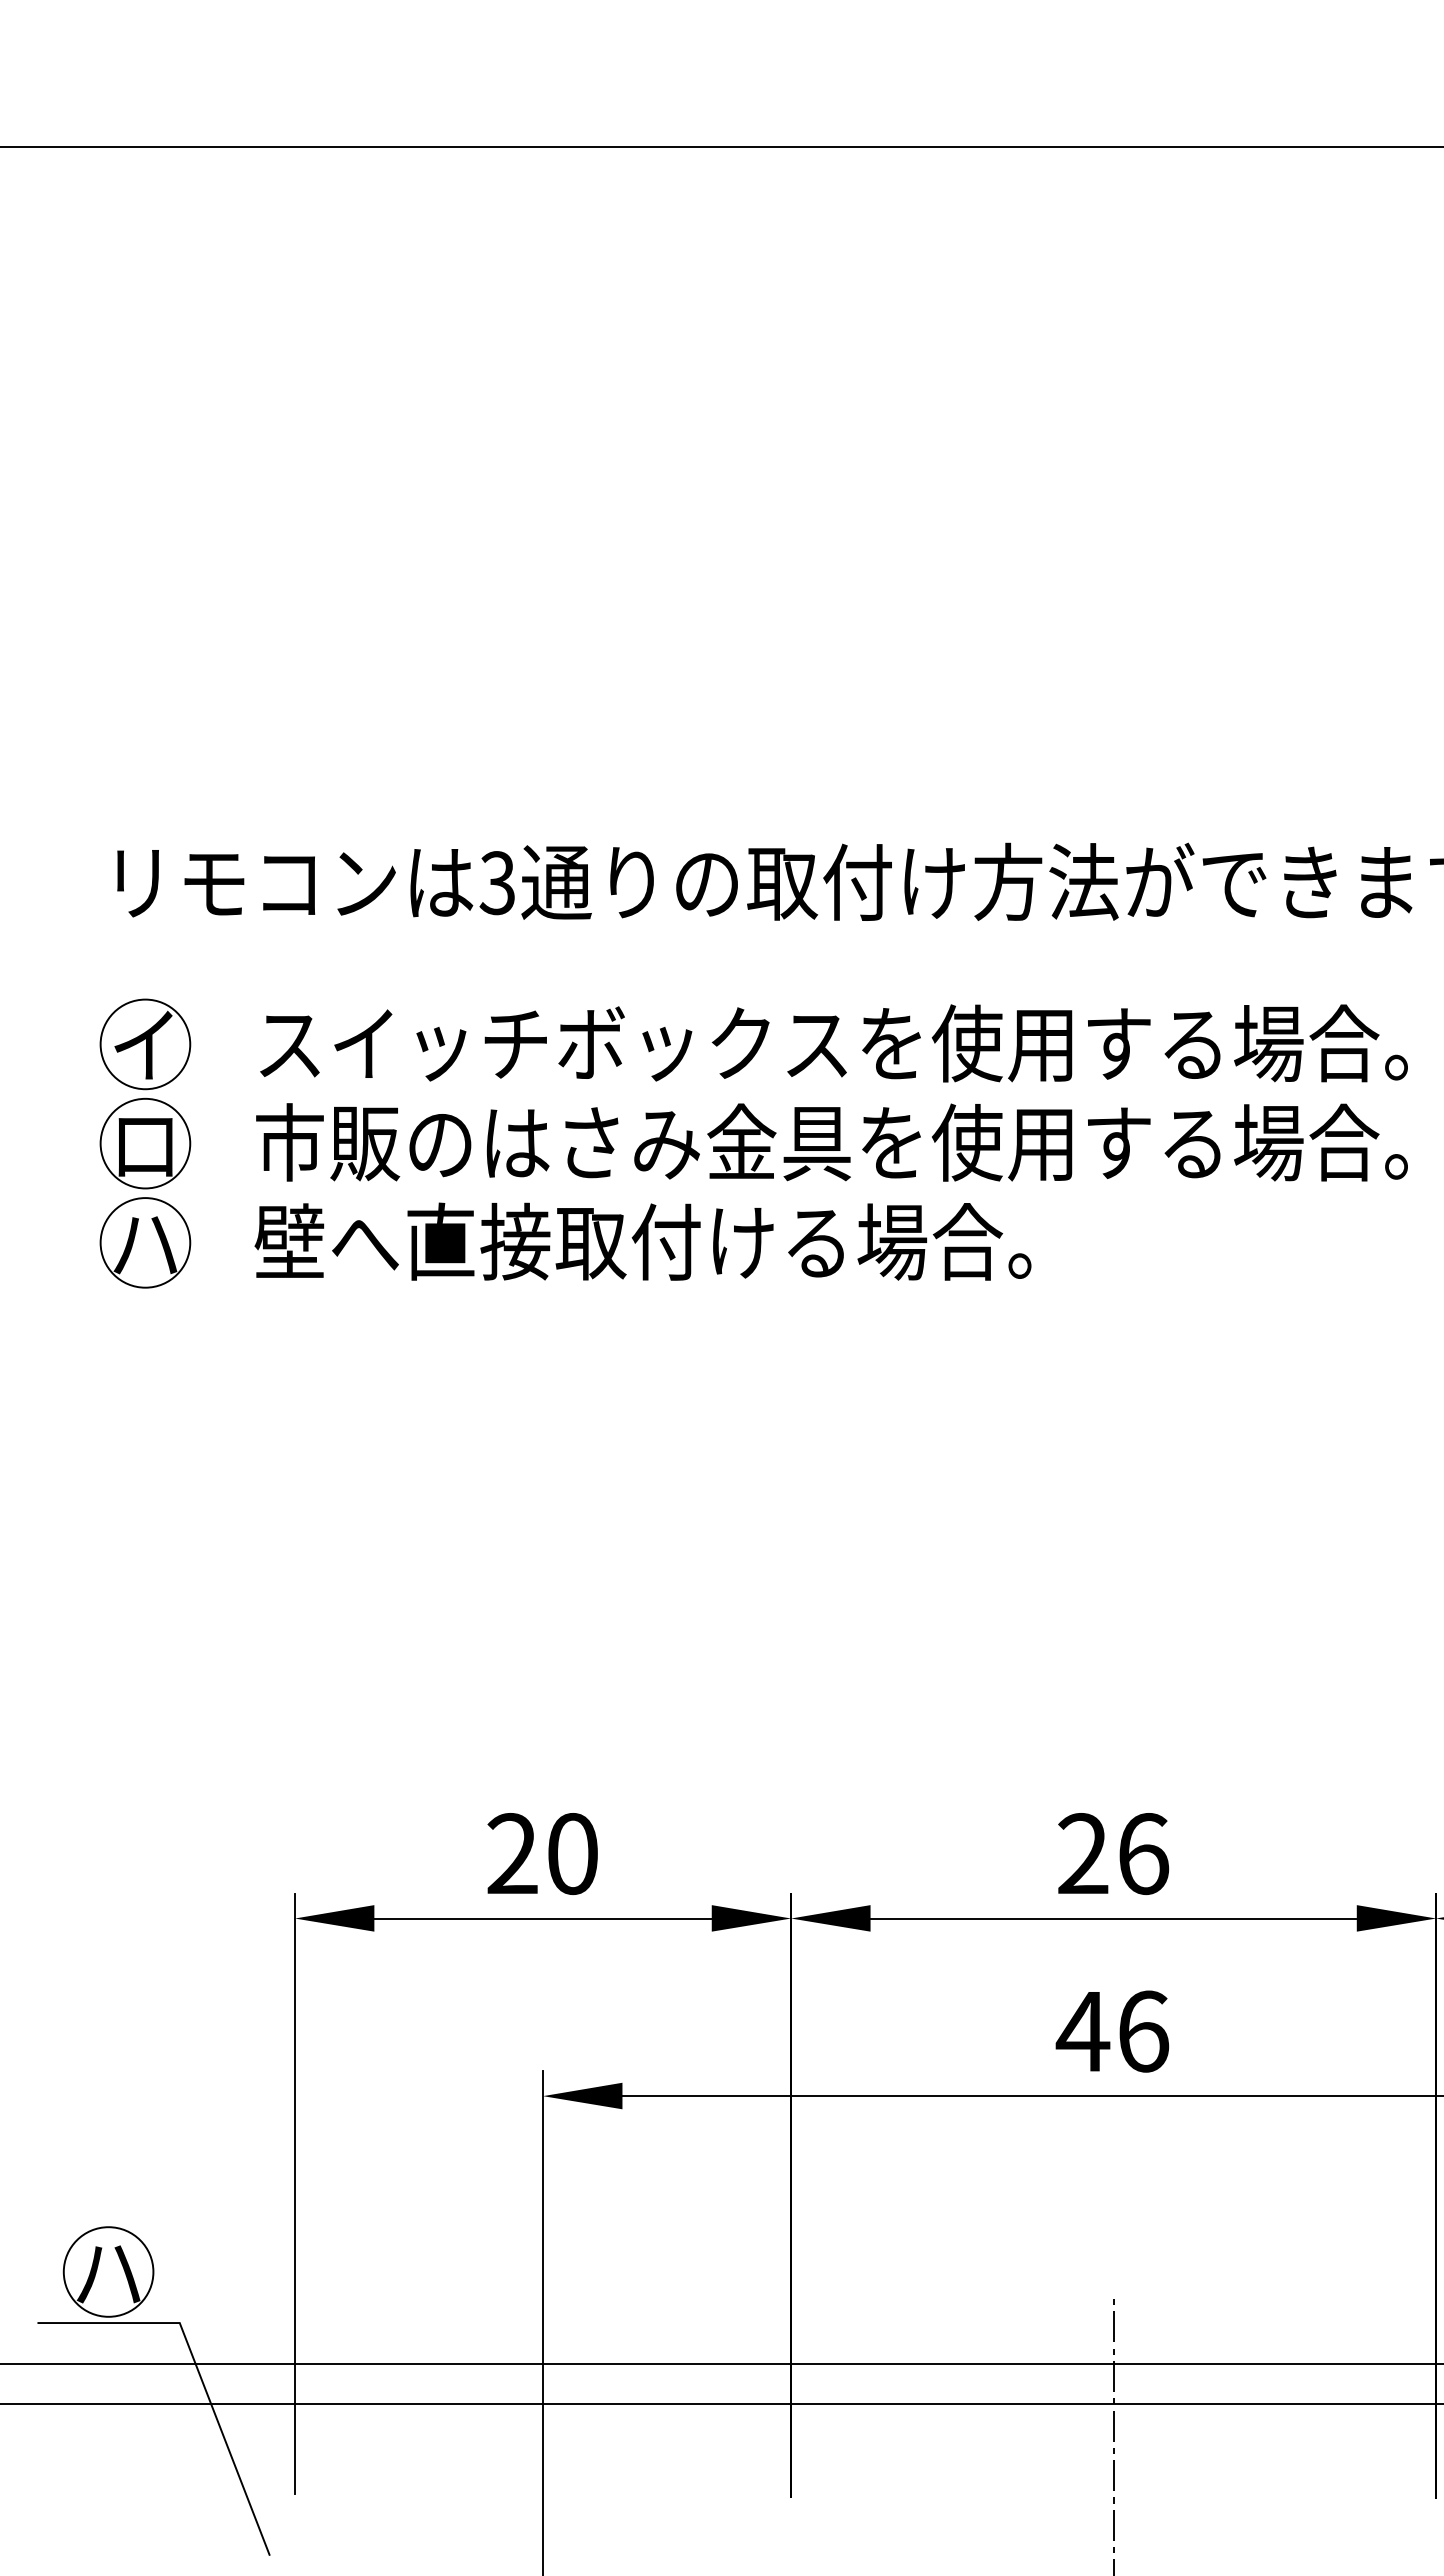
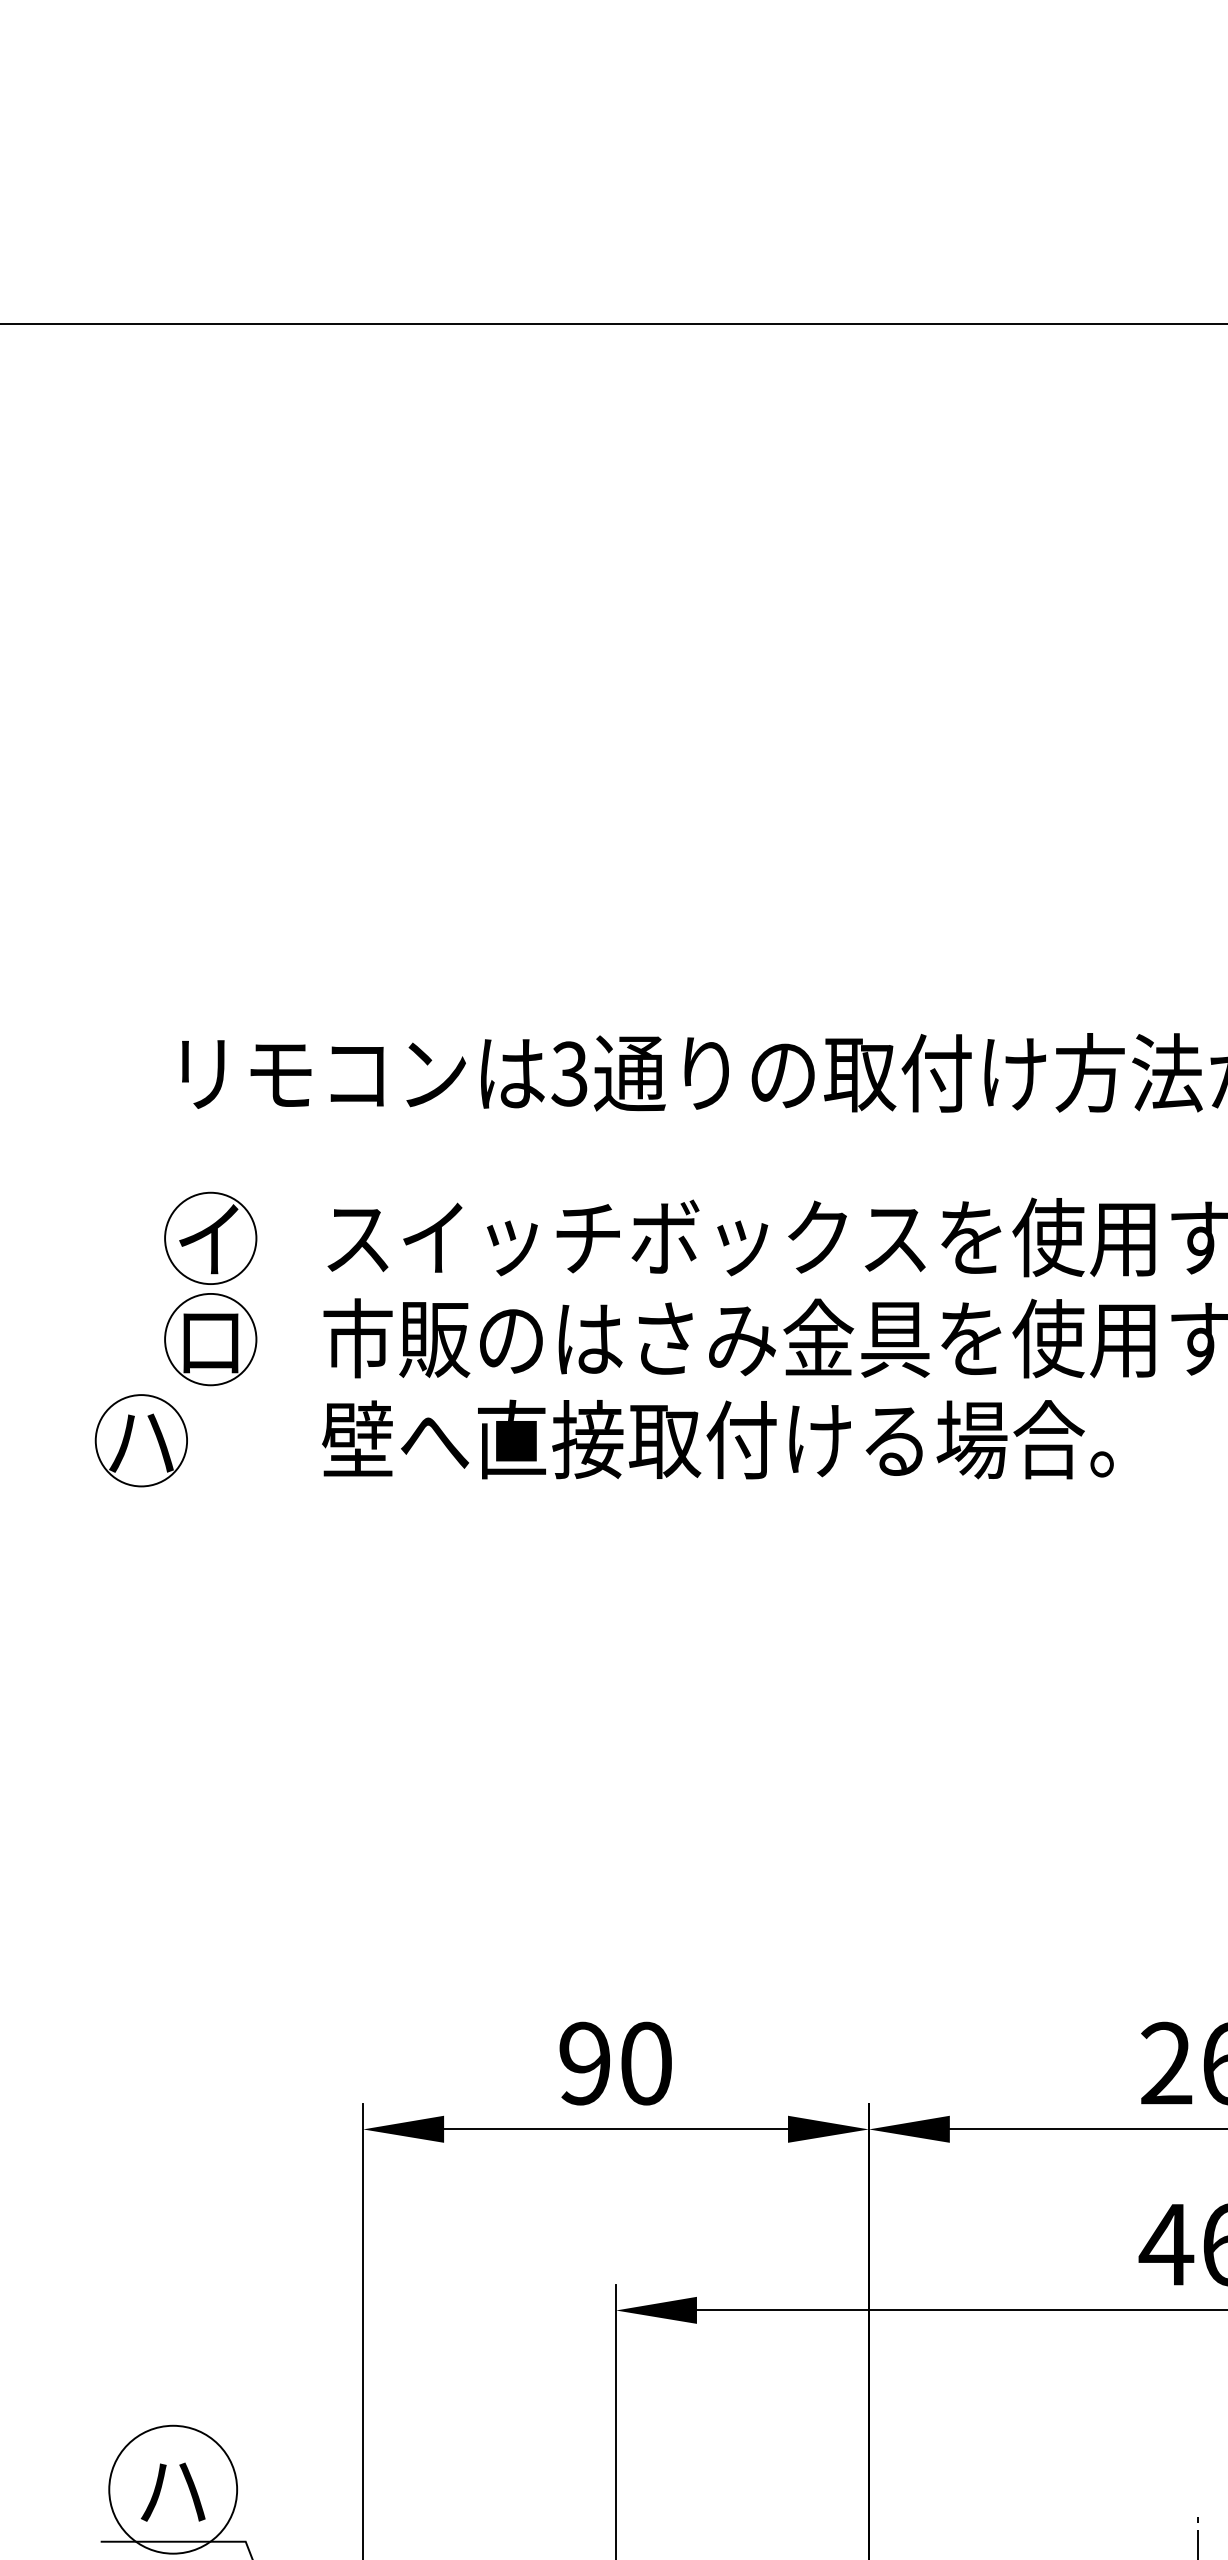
part: (145, 1242) -> (141, 1440), moved
text: (512, 1854) -> (584, 2064), 20 -> 90
circle: (108, 2271) -> (173, 2489), size x1.4

